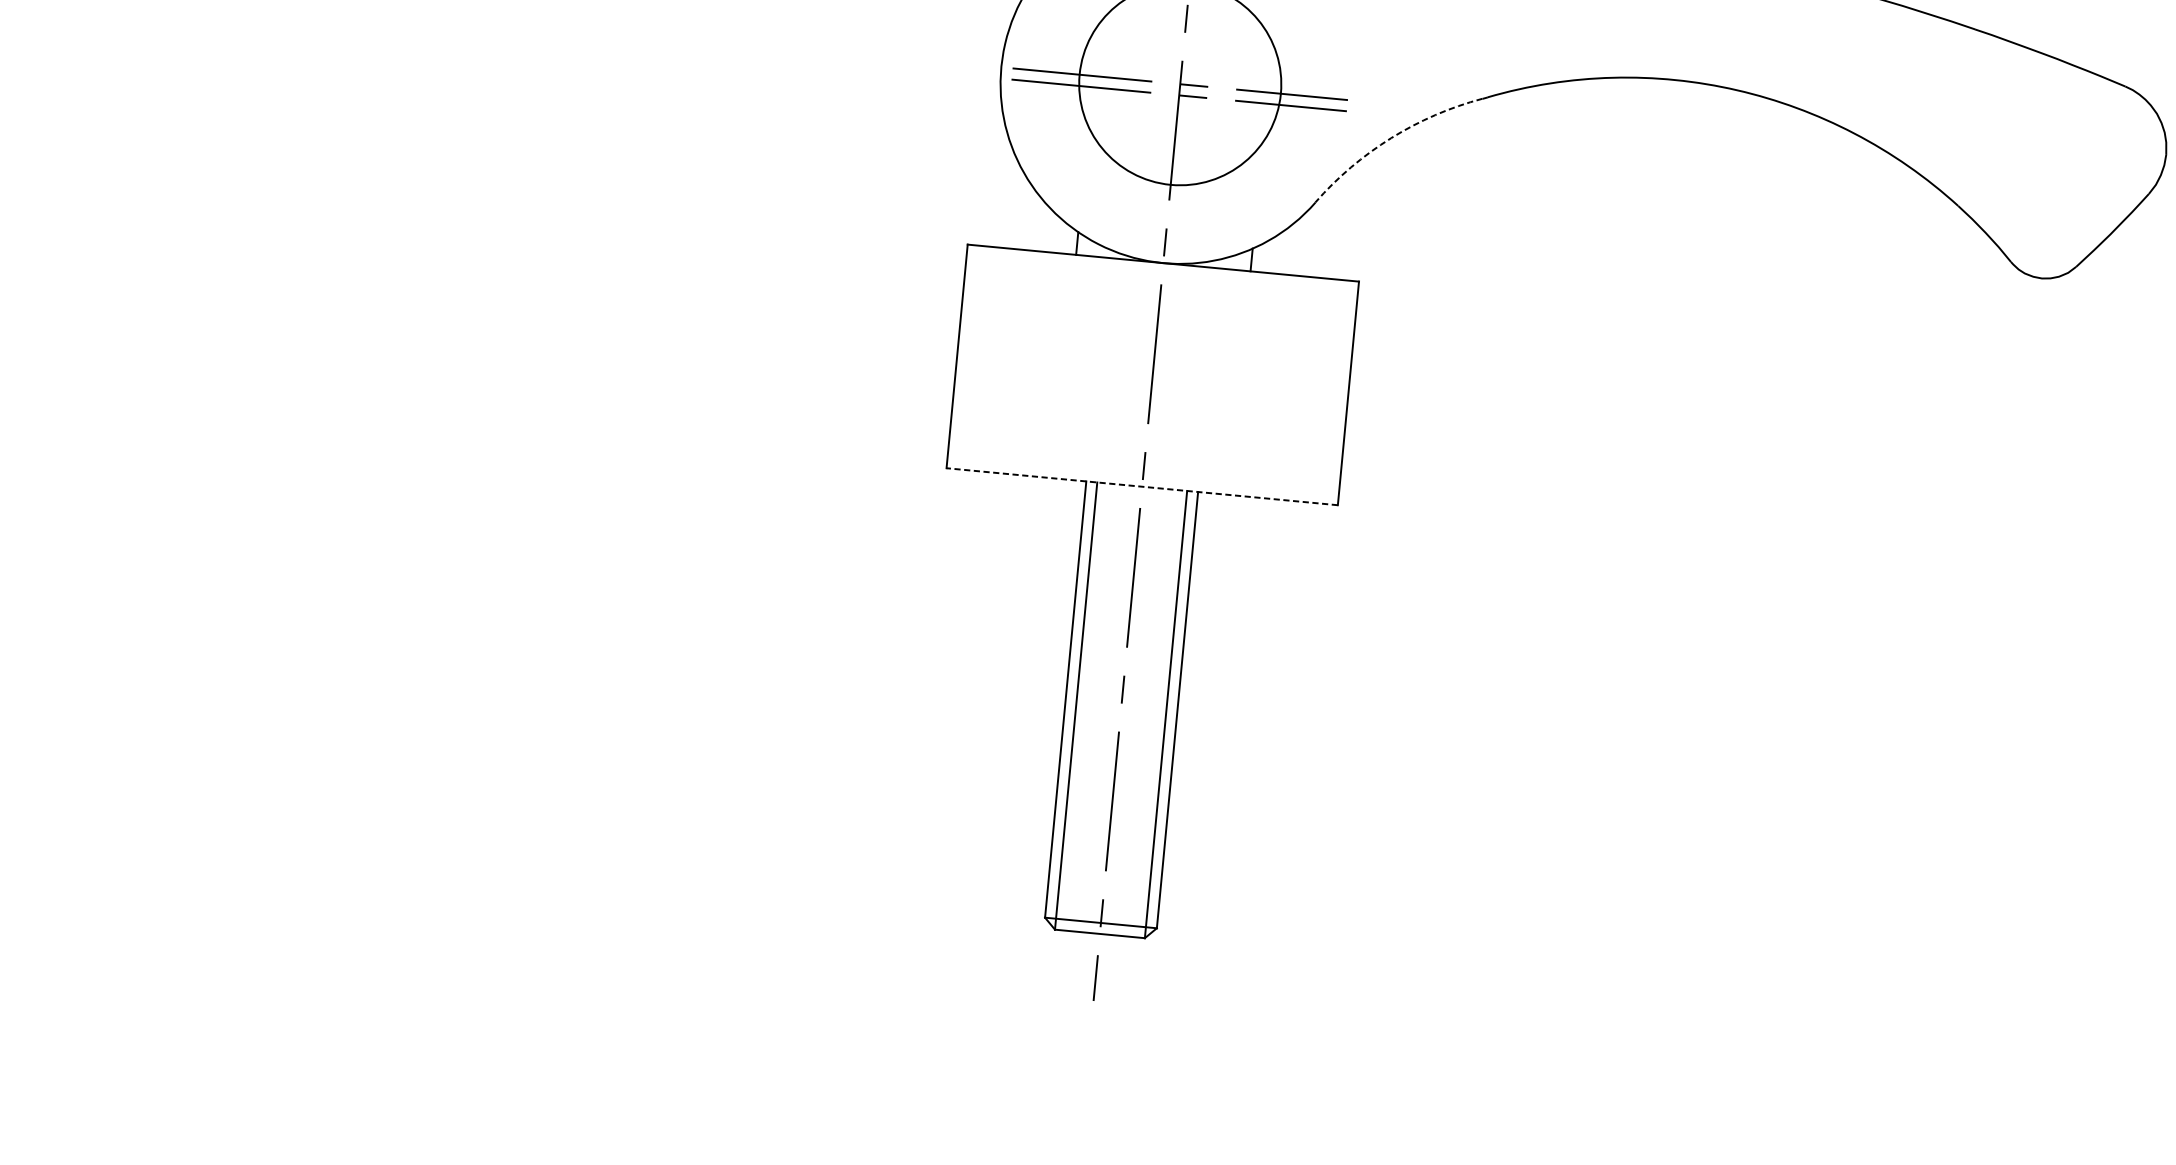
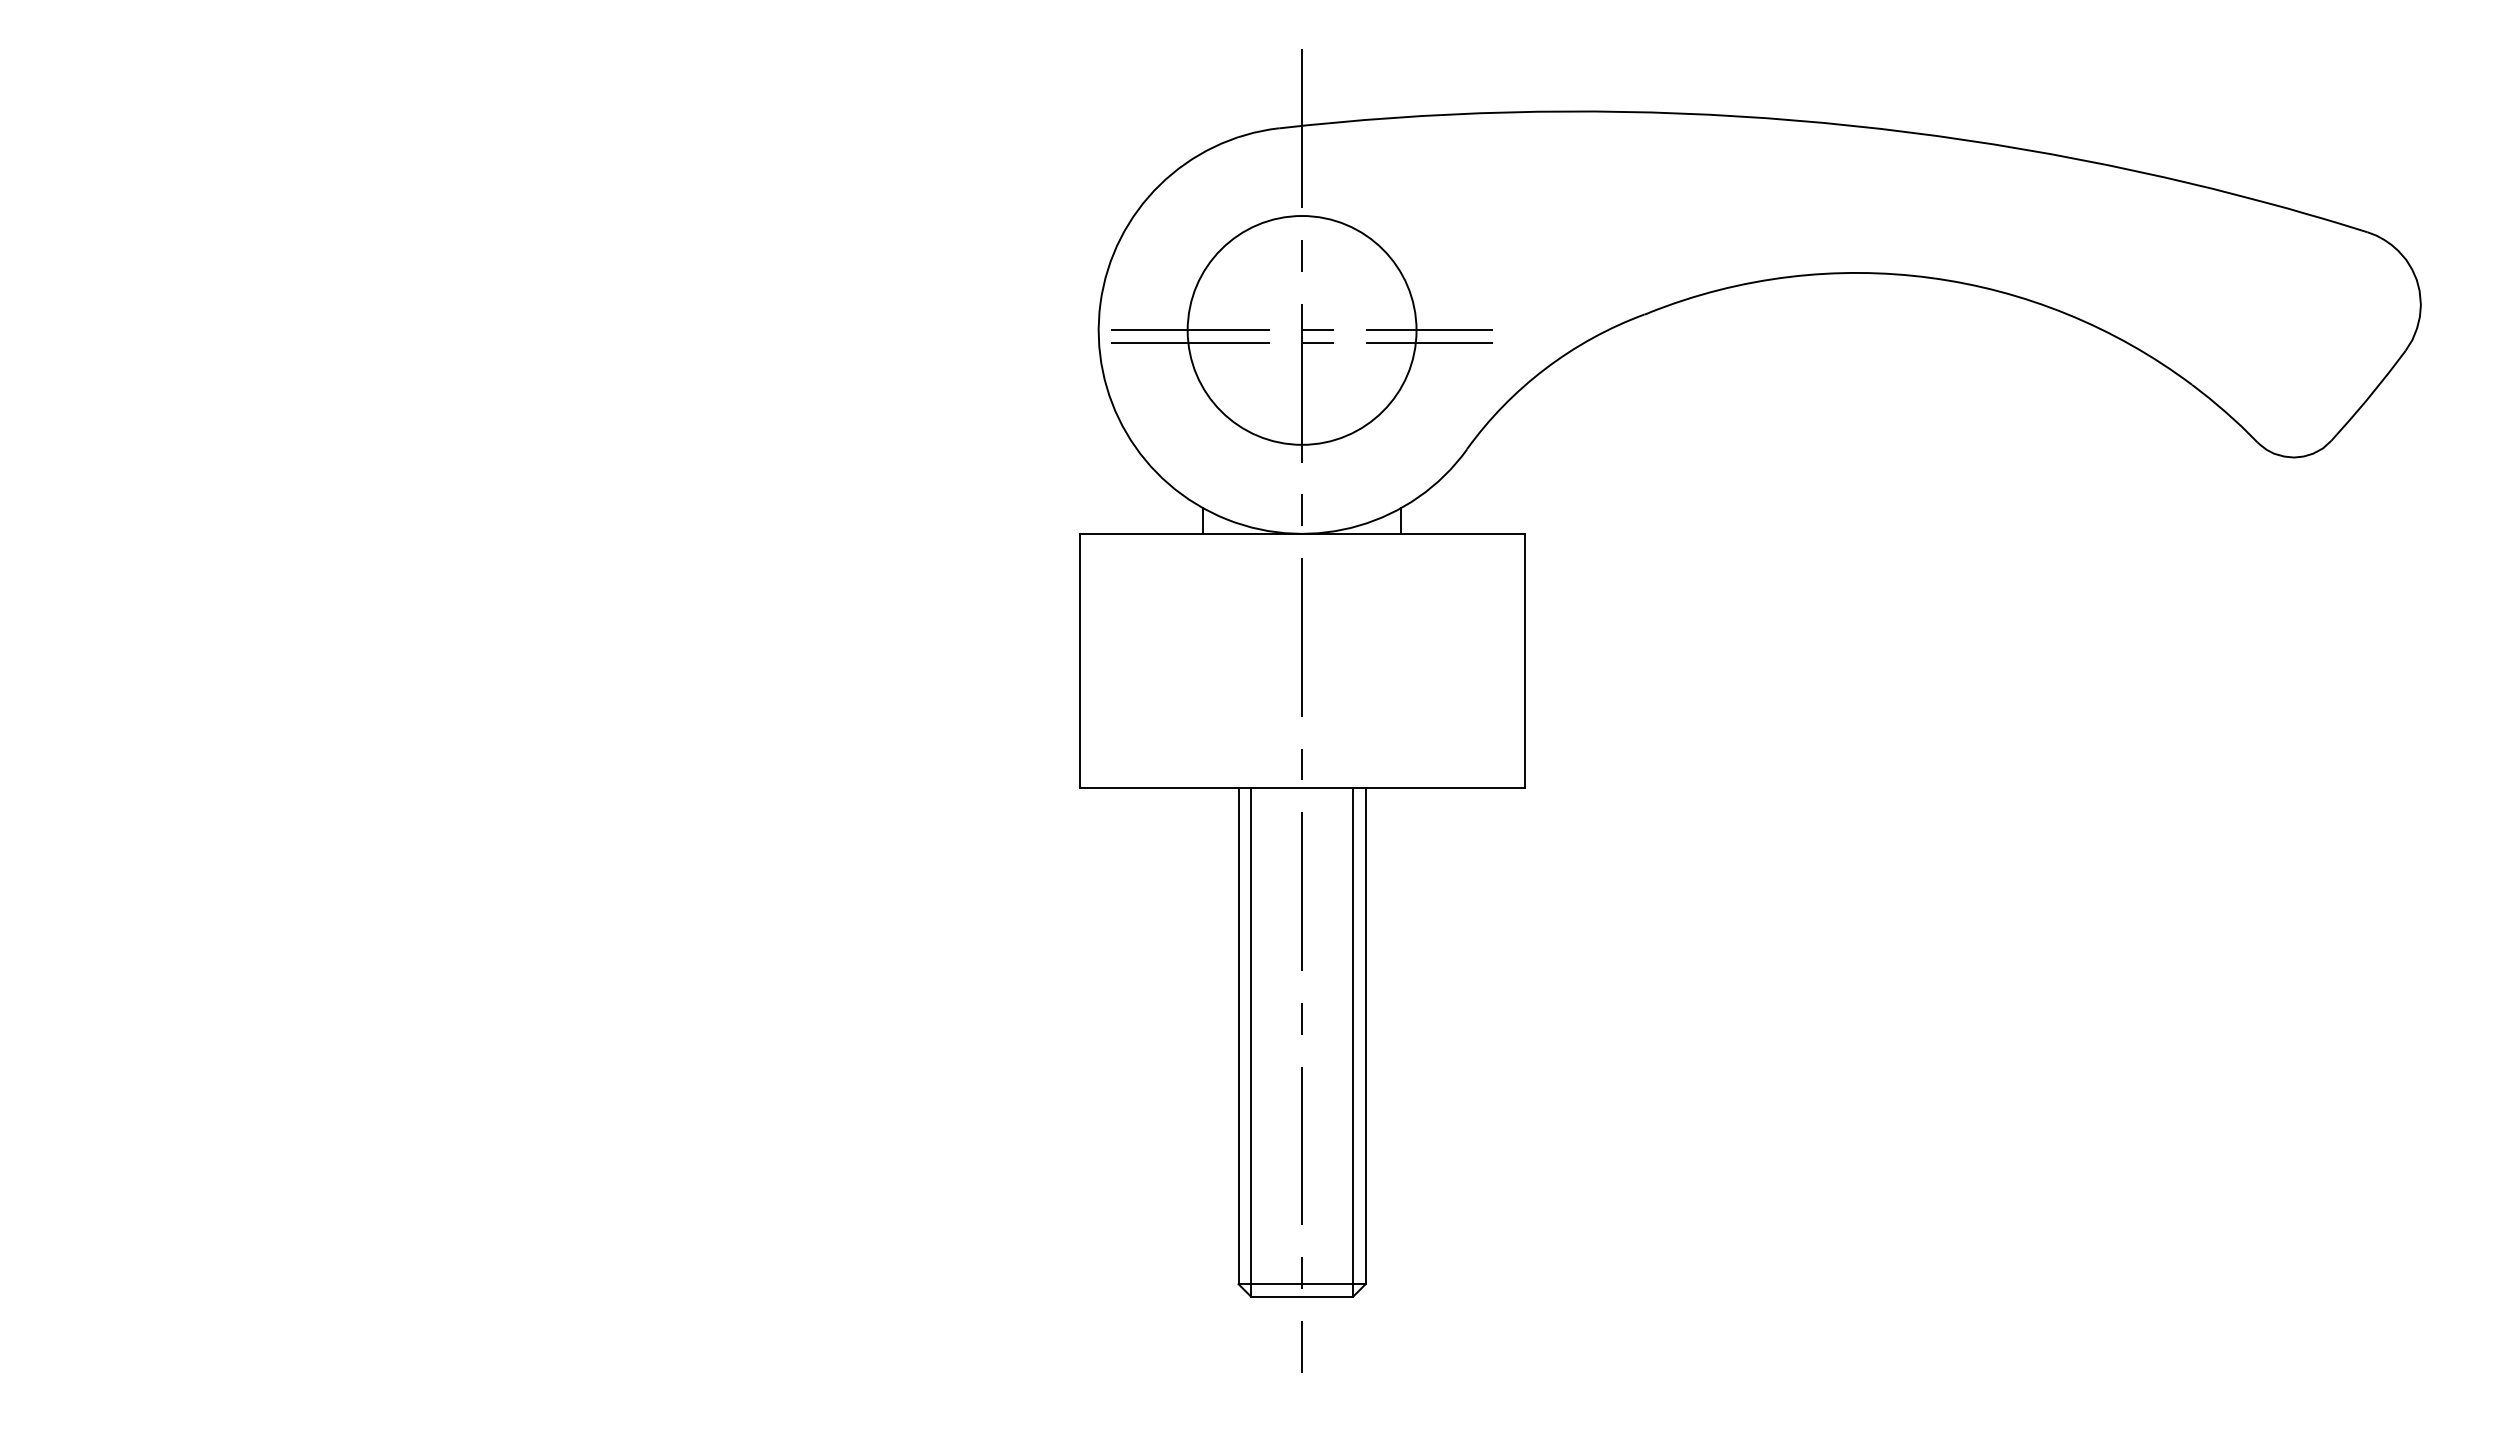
arc: (1391, 137) -> (1545, 368), dashed -> solid
line: (1141, 487) -> (1301, 788), dashed -> solid

